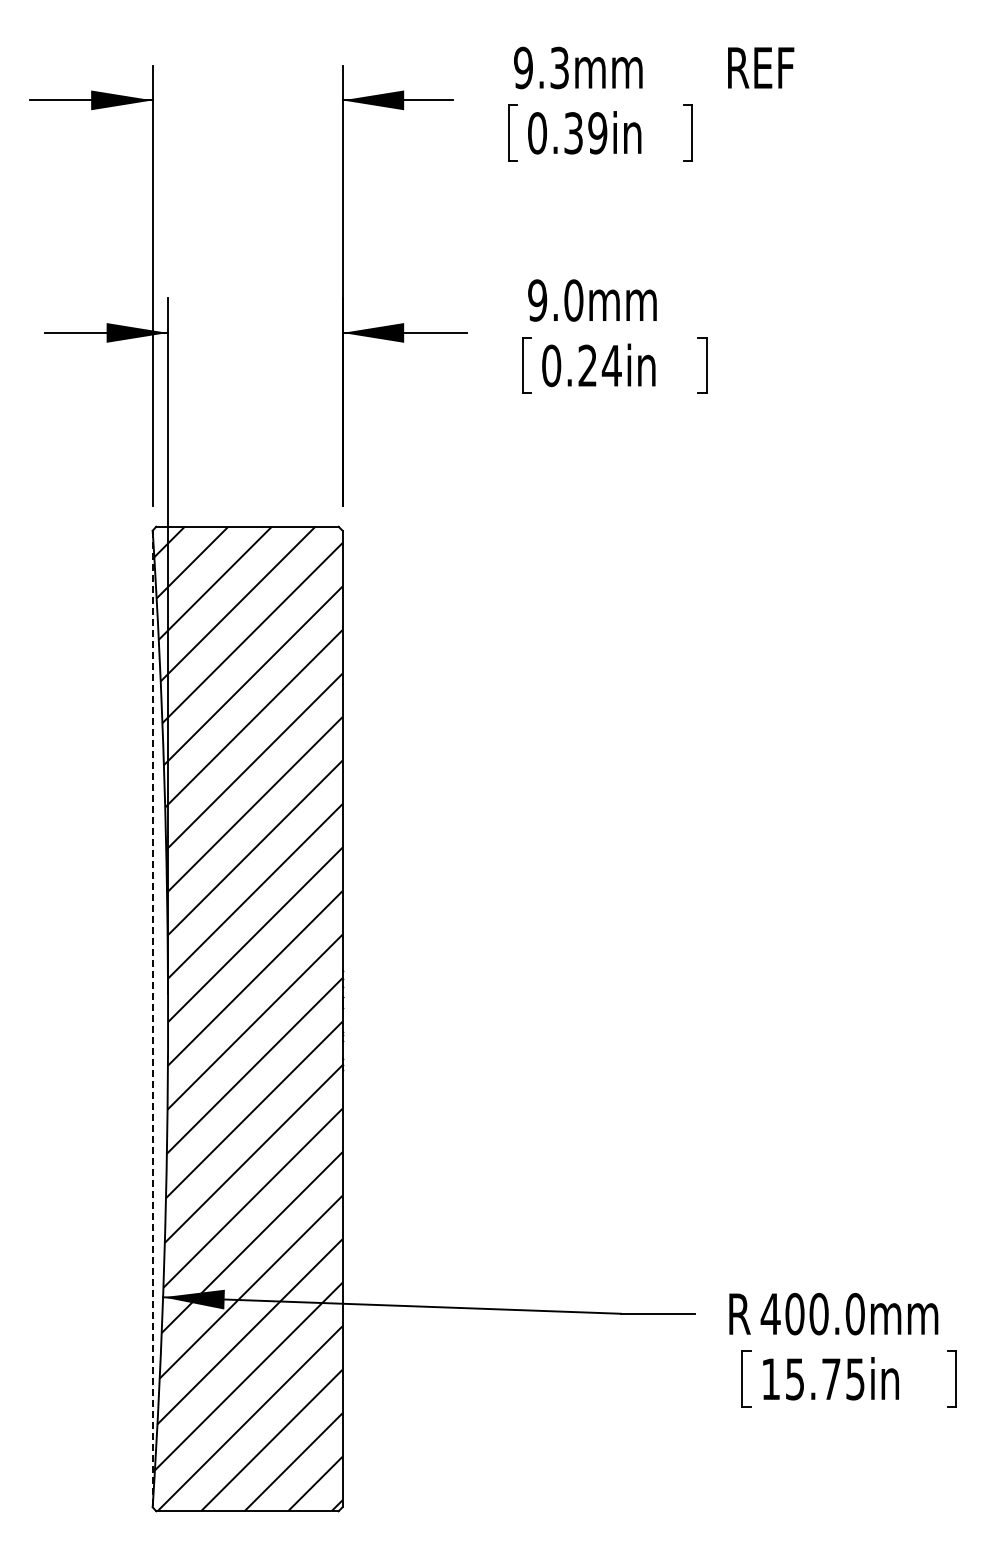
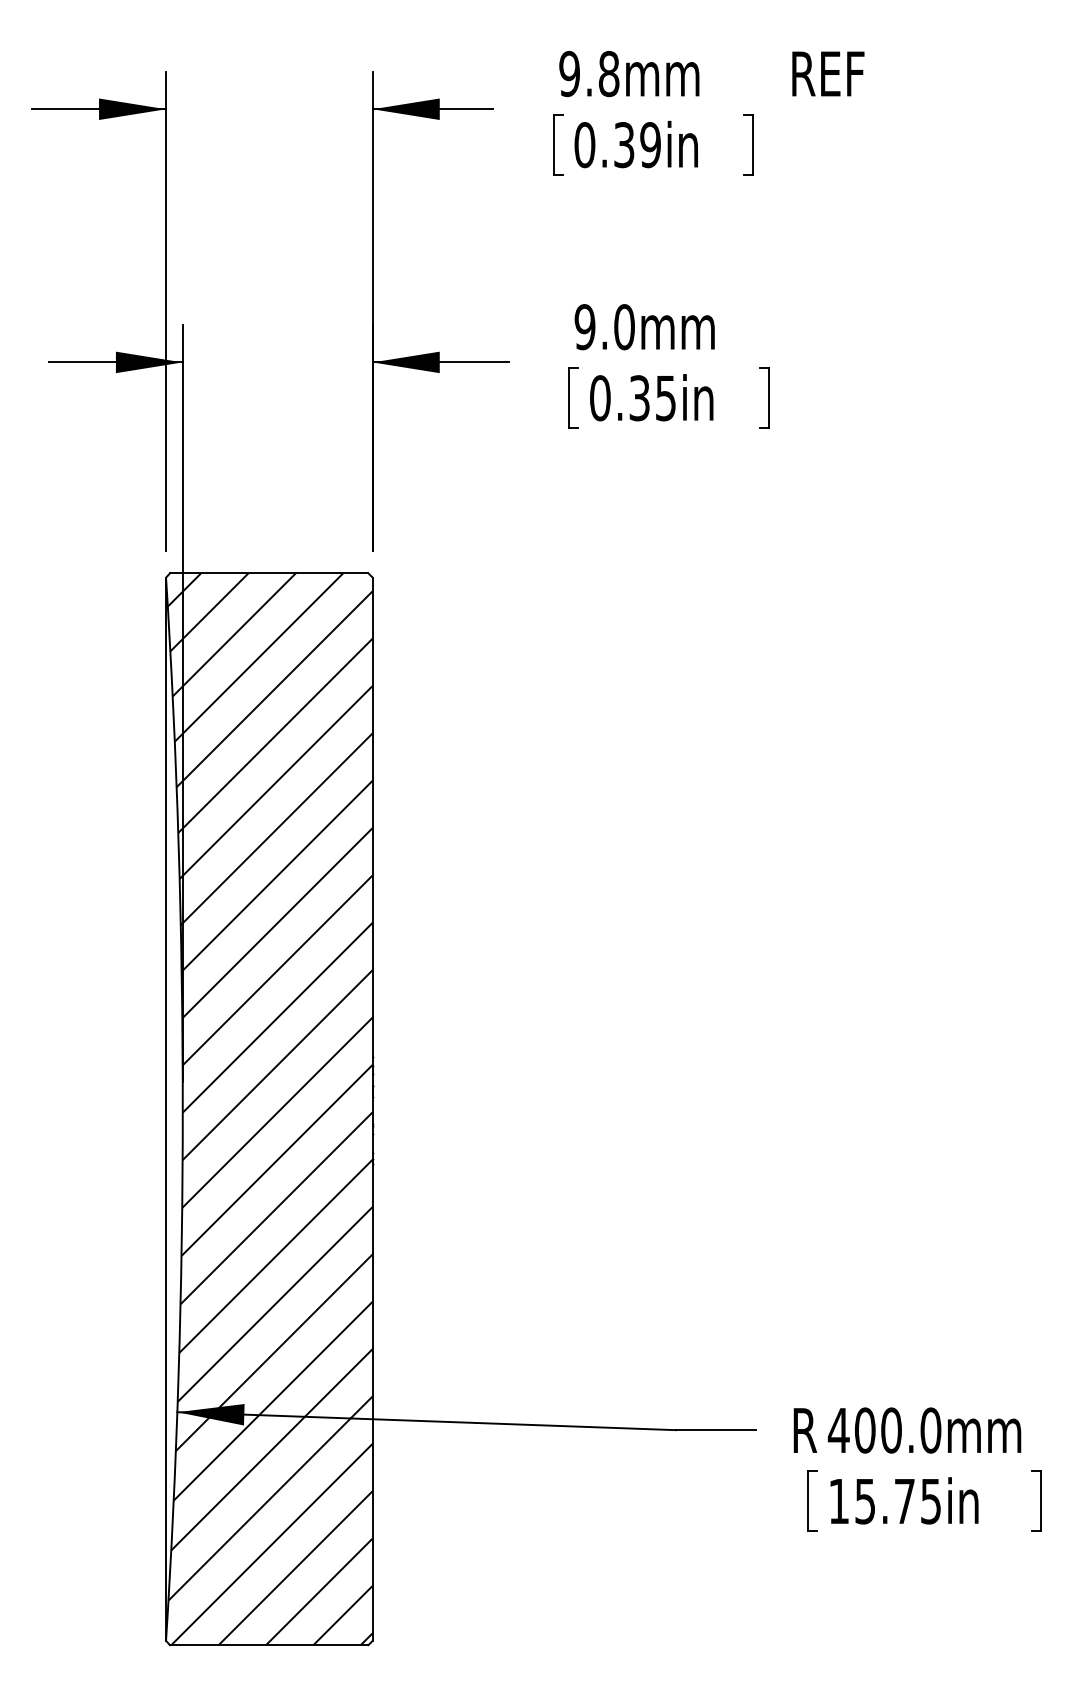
text: (559, 67) -> (608, 73), 9.3mm -> 9.8mm
text: (599, 366) -> (652, 398), 0.24in -> 0.35in
line: (152, 1019) -> (165, 1109), dashed -> solid

